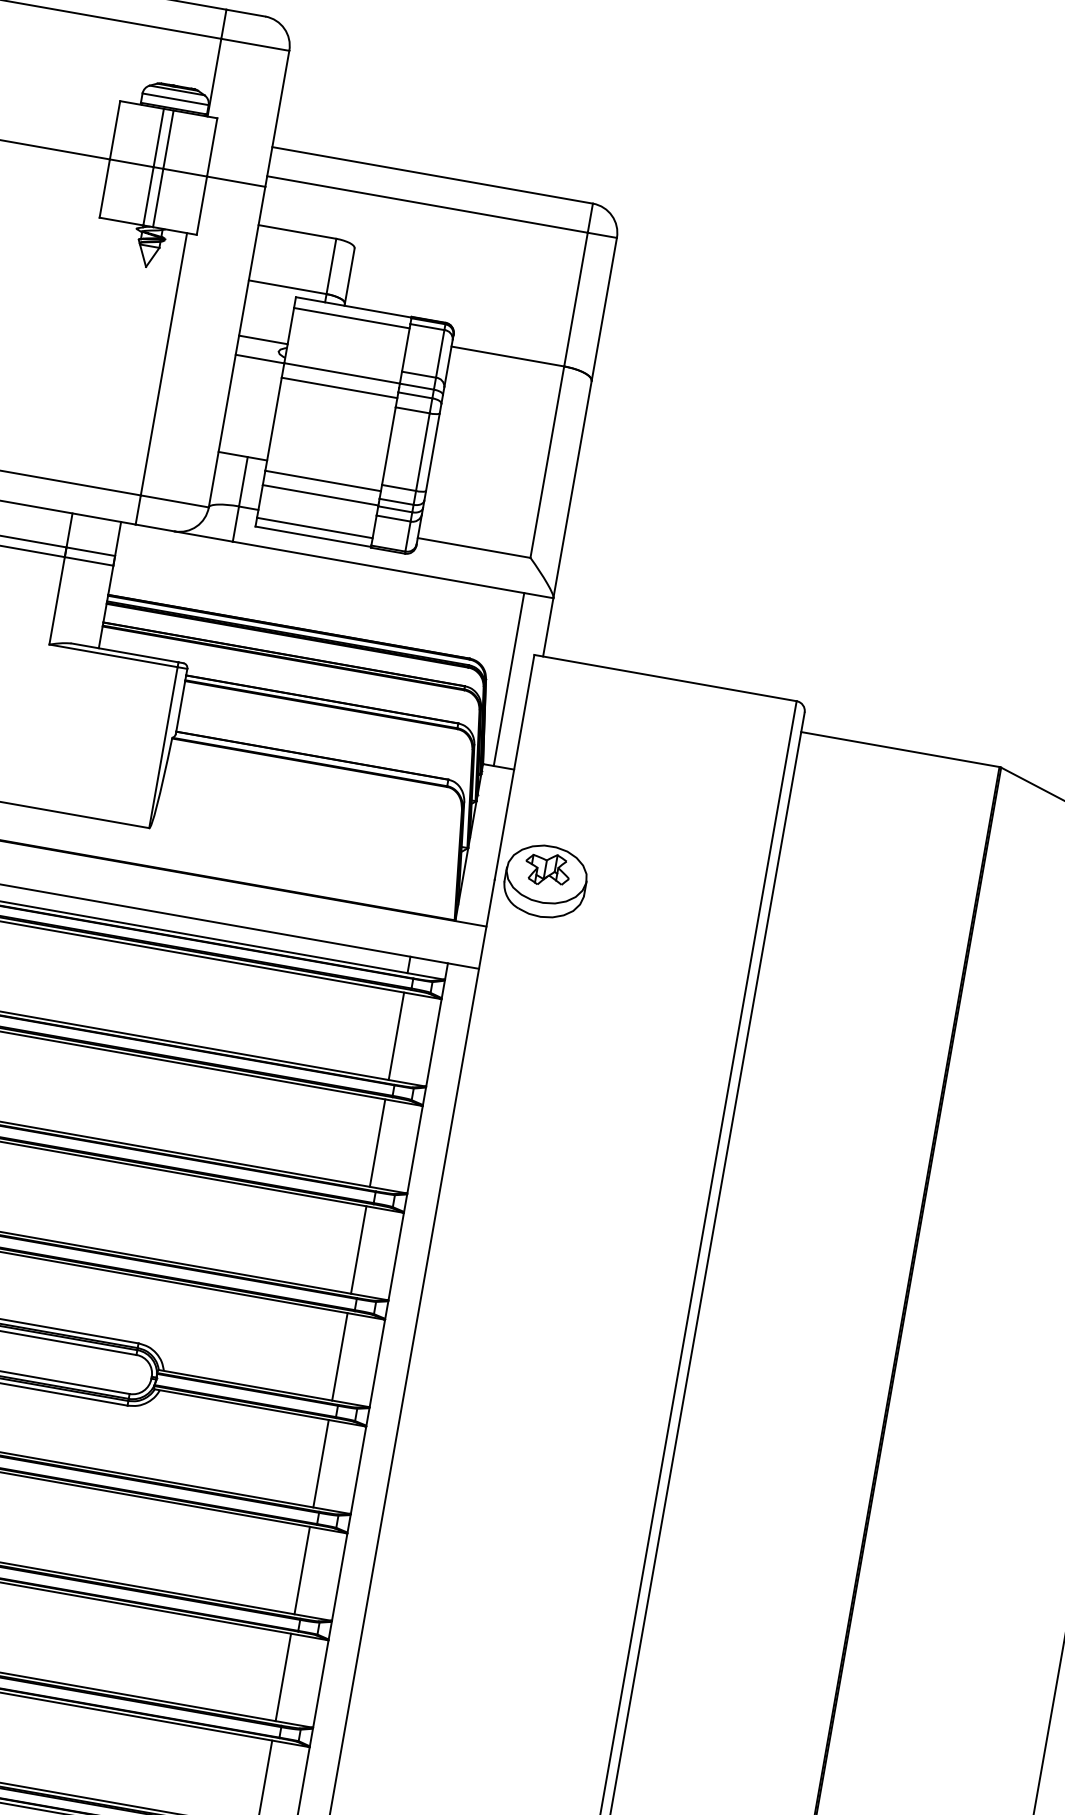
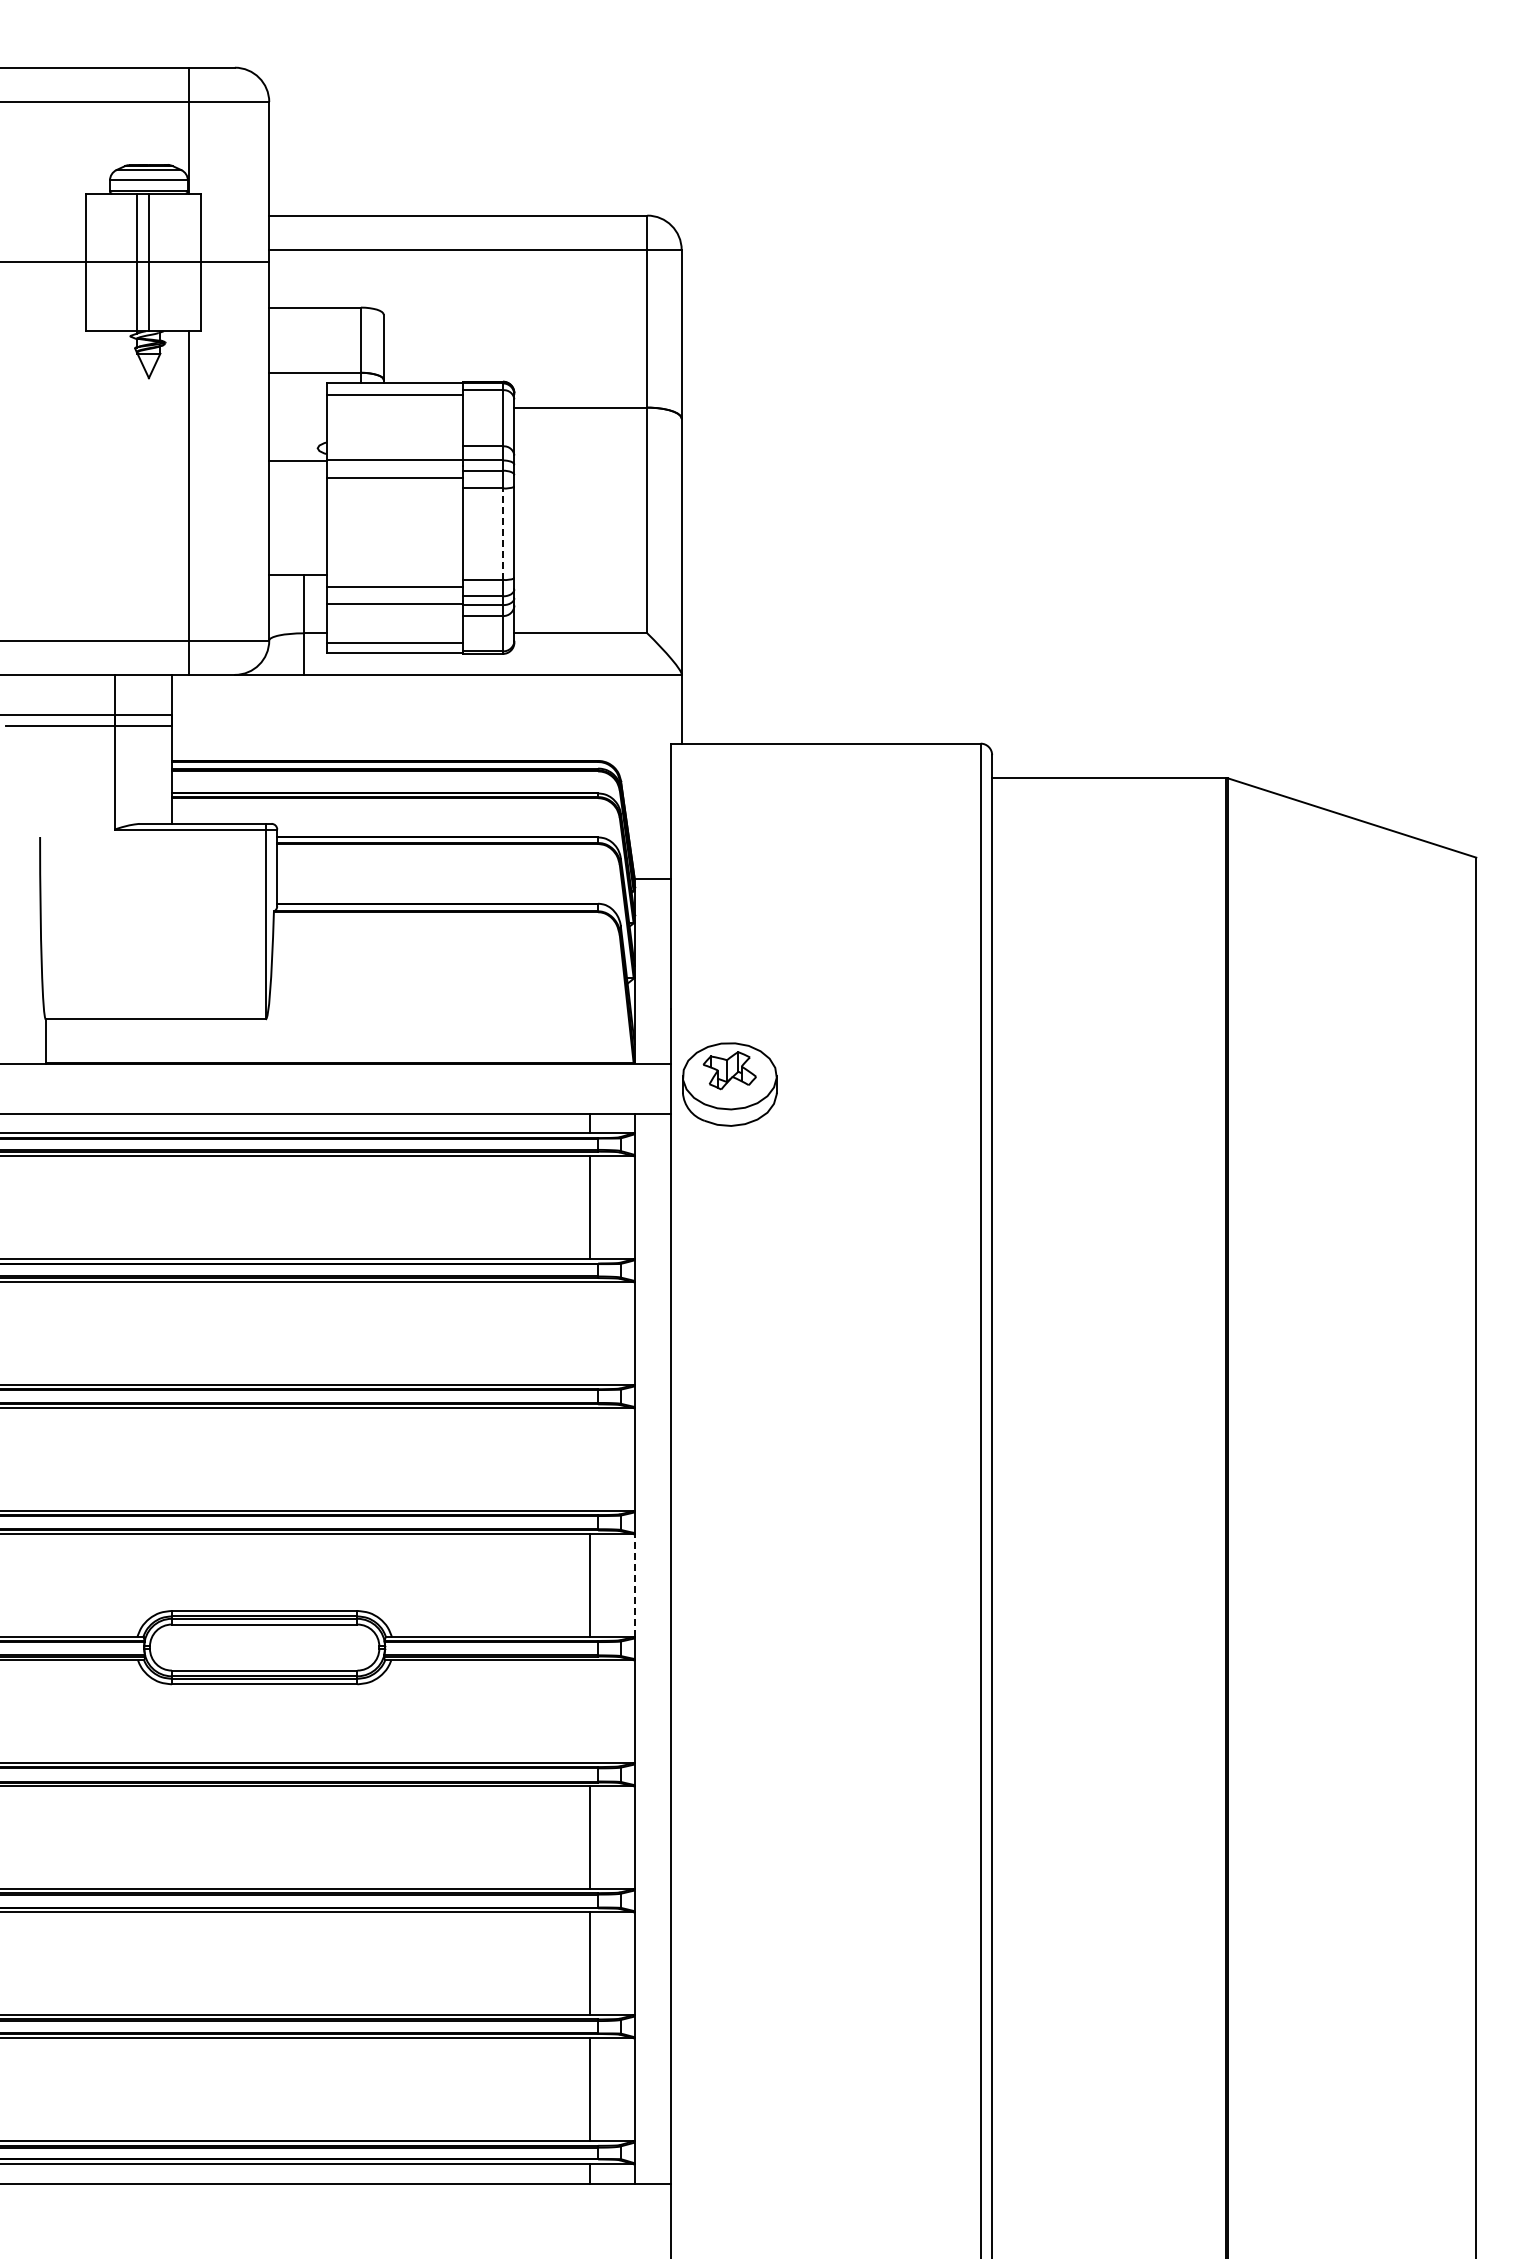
line: (263, 339) -> (297, 437), removed
line: (422, 452) -> (502, 534), solid -> dashed
line: (509, 679) -> (647, 776), removed
part: (545, 881) -> (729, 1084), moved
line: (377, 1143) -> (590, 1333), removed
line: (358, 1249) -> (590, 1459), removed
line: (377, 1363) -> (634, 1585), solid -> dashed
line: (321, 1463) -> (590, 1711), removed

